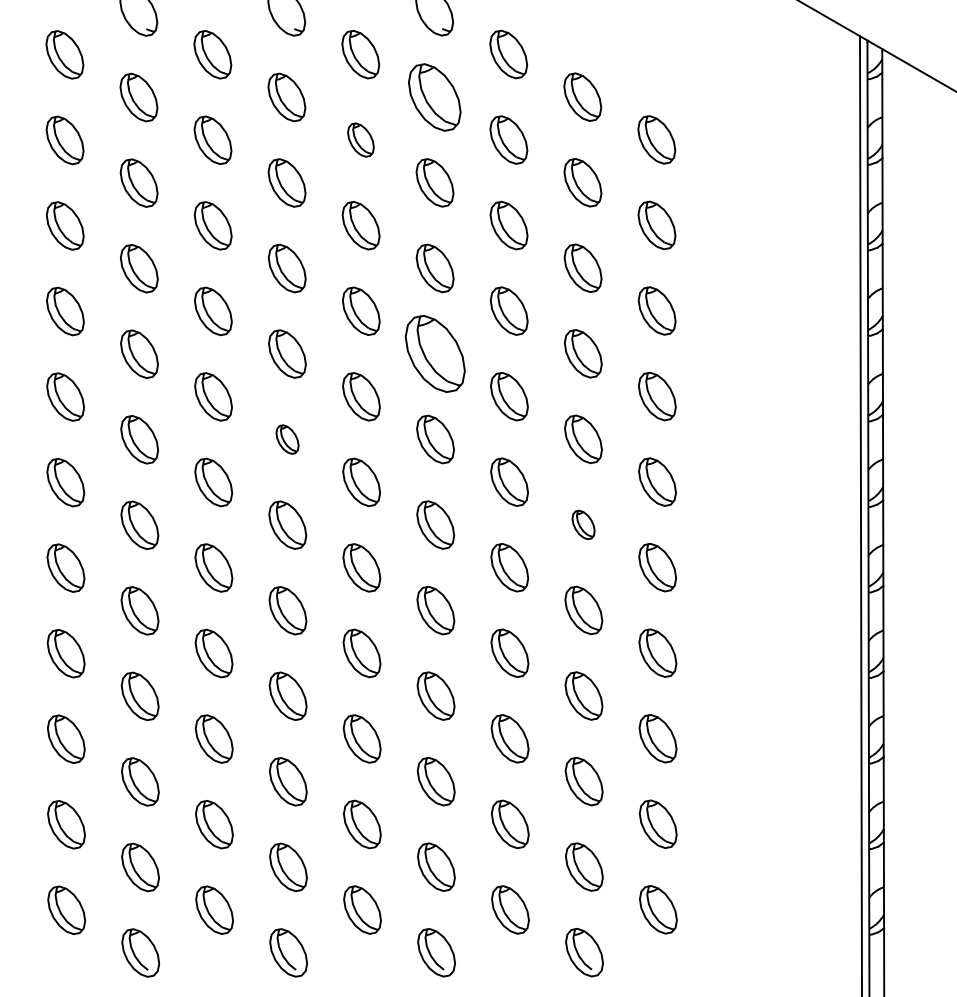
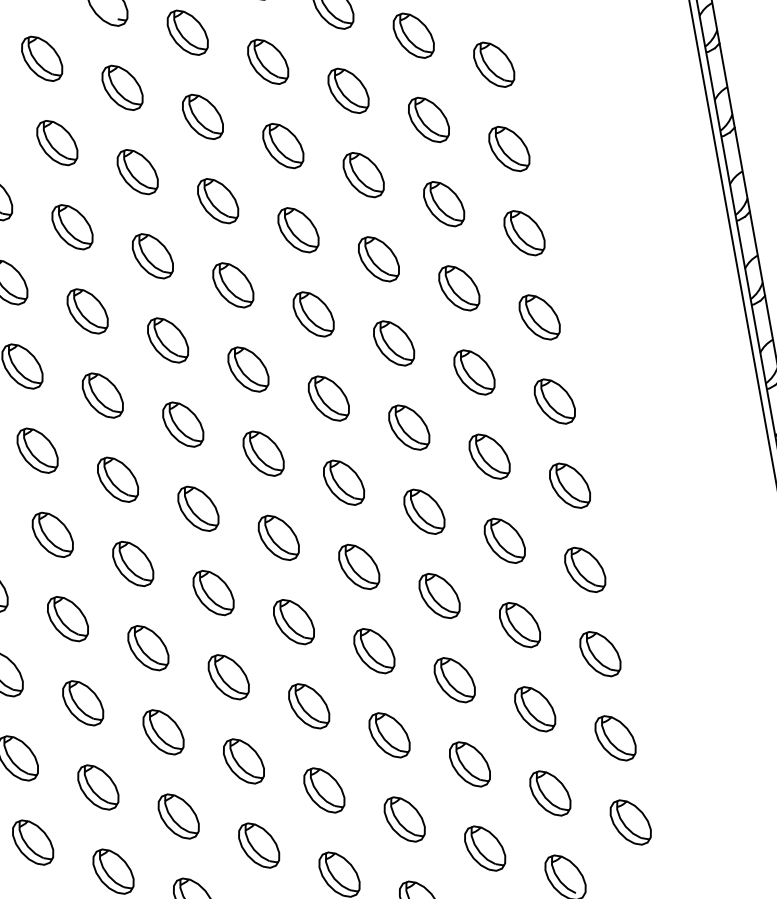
part: (434, 96) -> (267, 61), size x0.71
part: (360, 139) -> (202, 116), size x1.43
part: (435, 353) -> (313, 313), size x0.62
part: (287, 439) -> (183, 424), size x1.67
part: (583, 524) -> (489, 456), size x1.67

